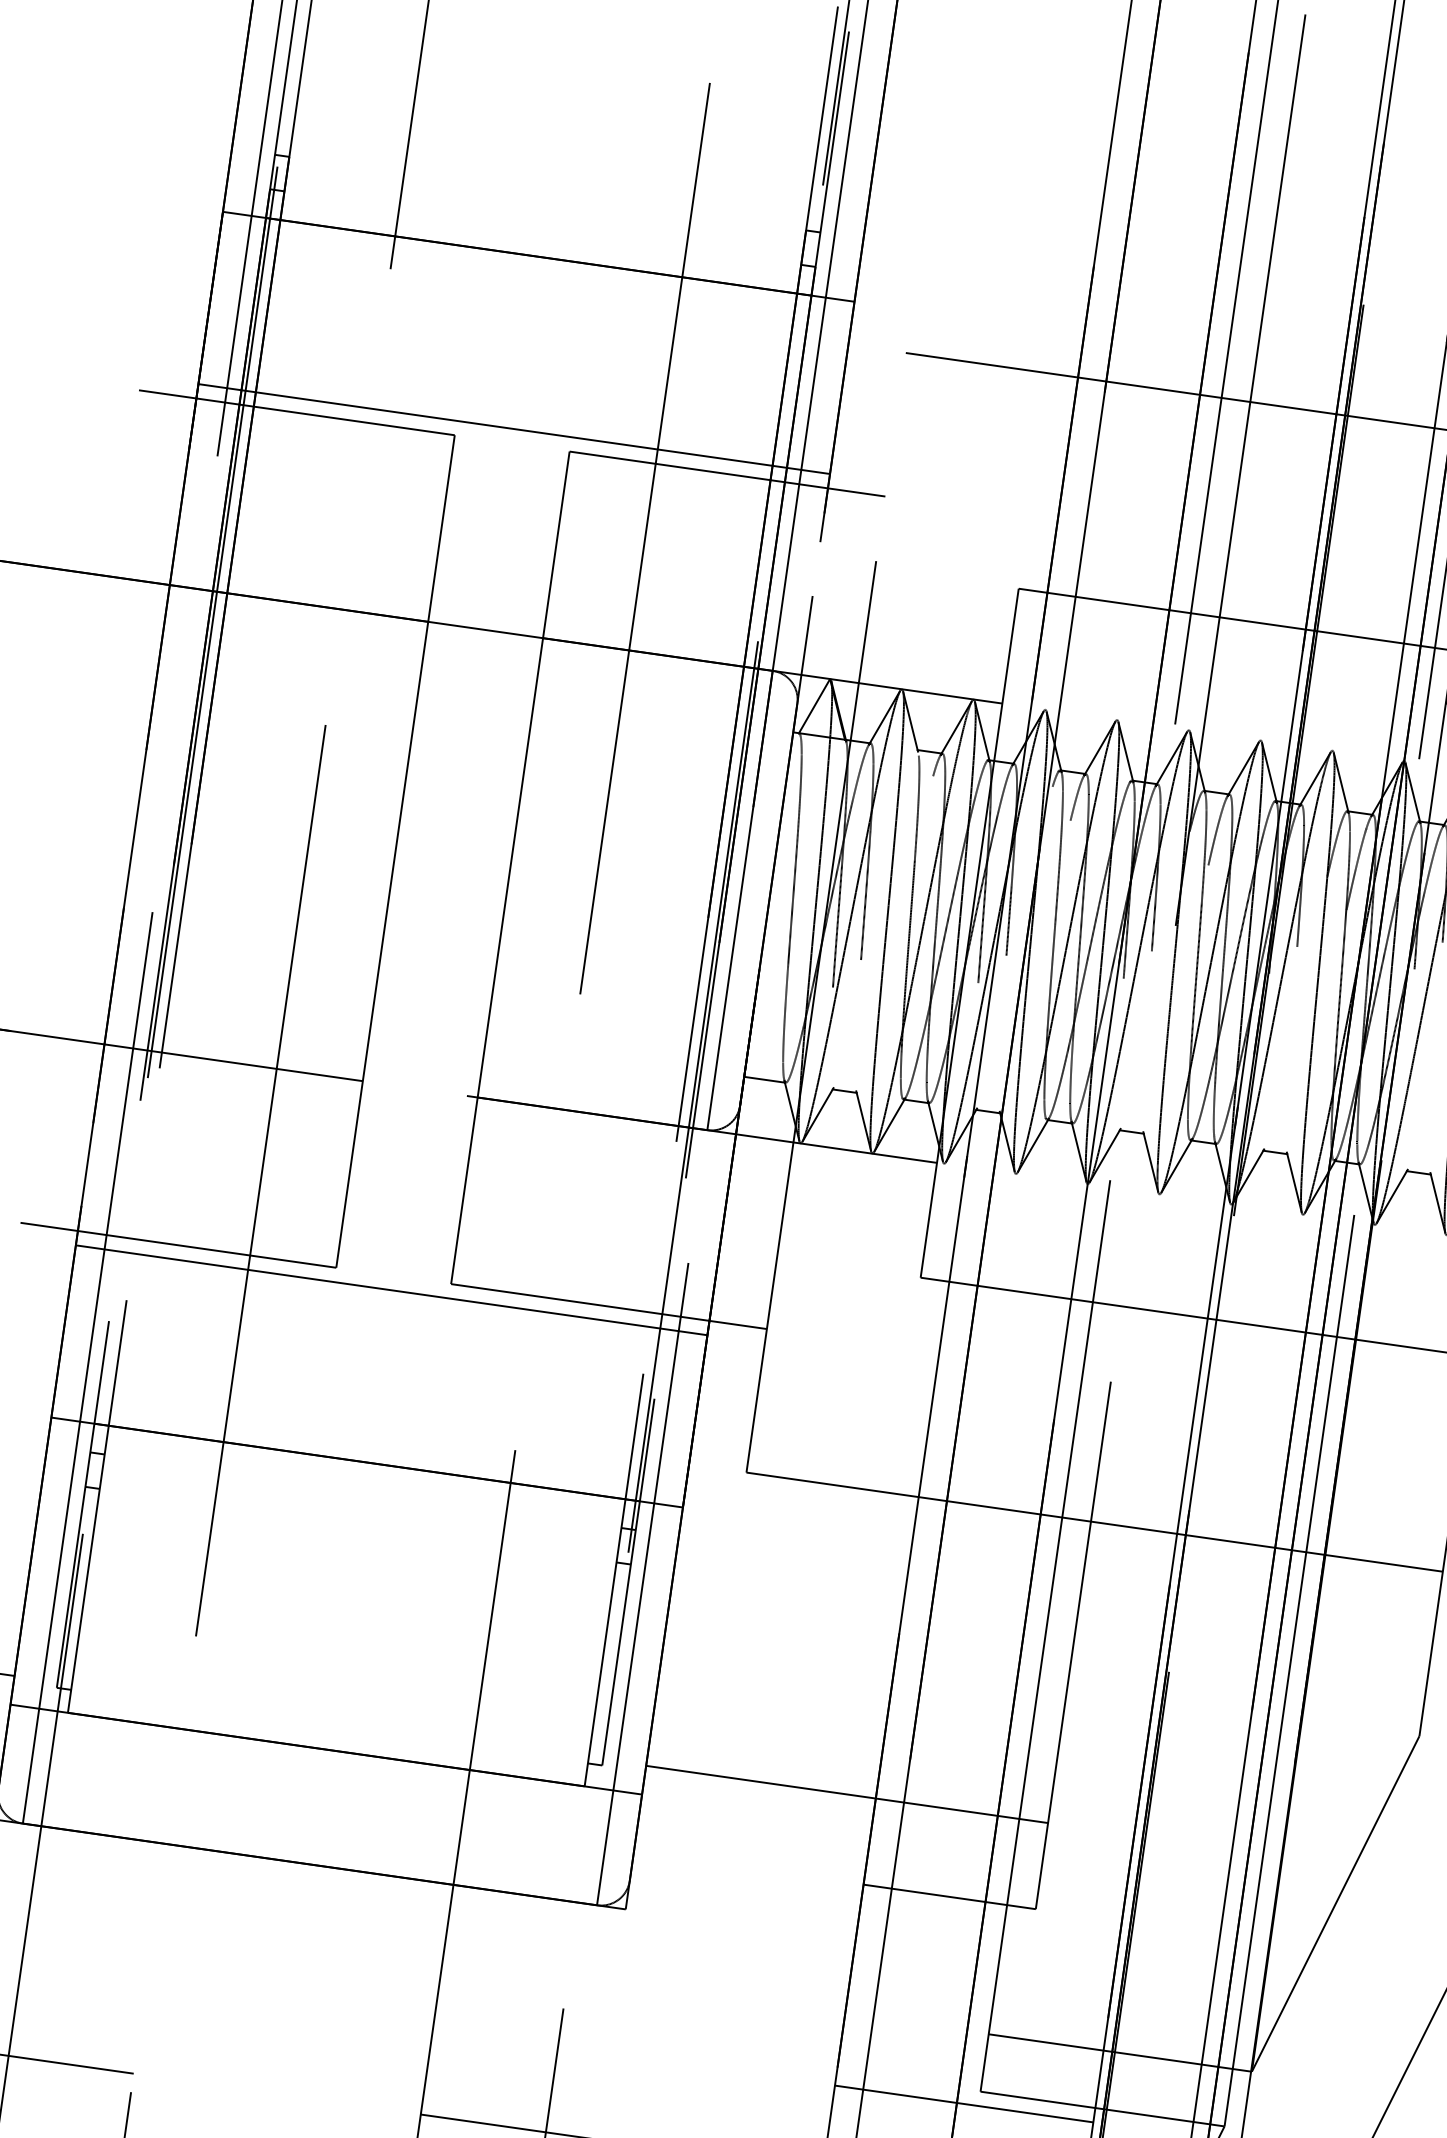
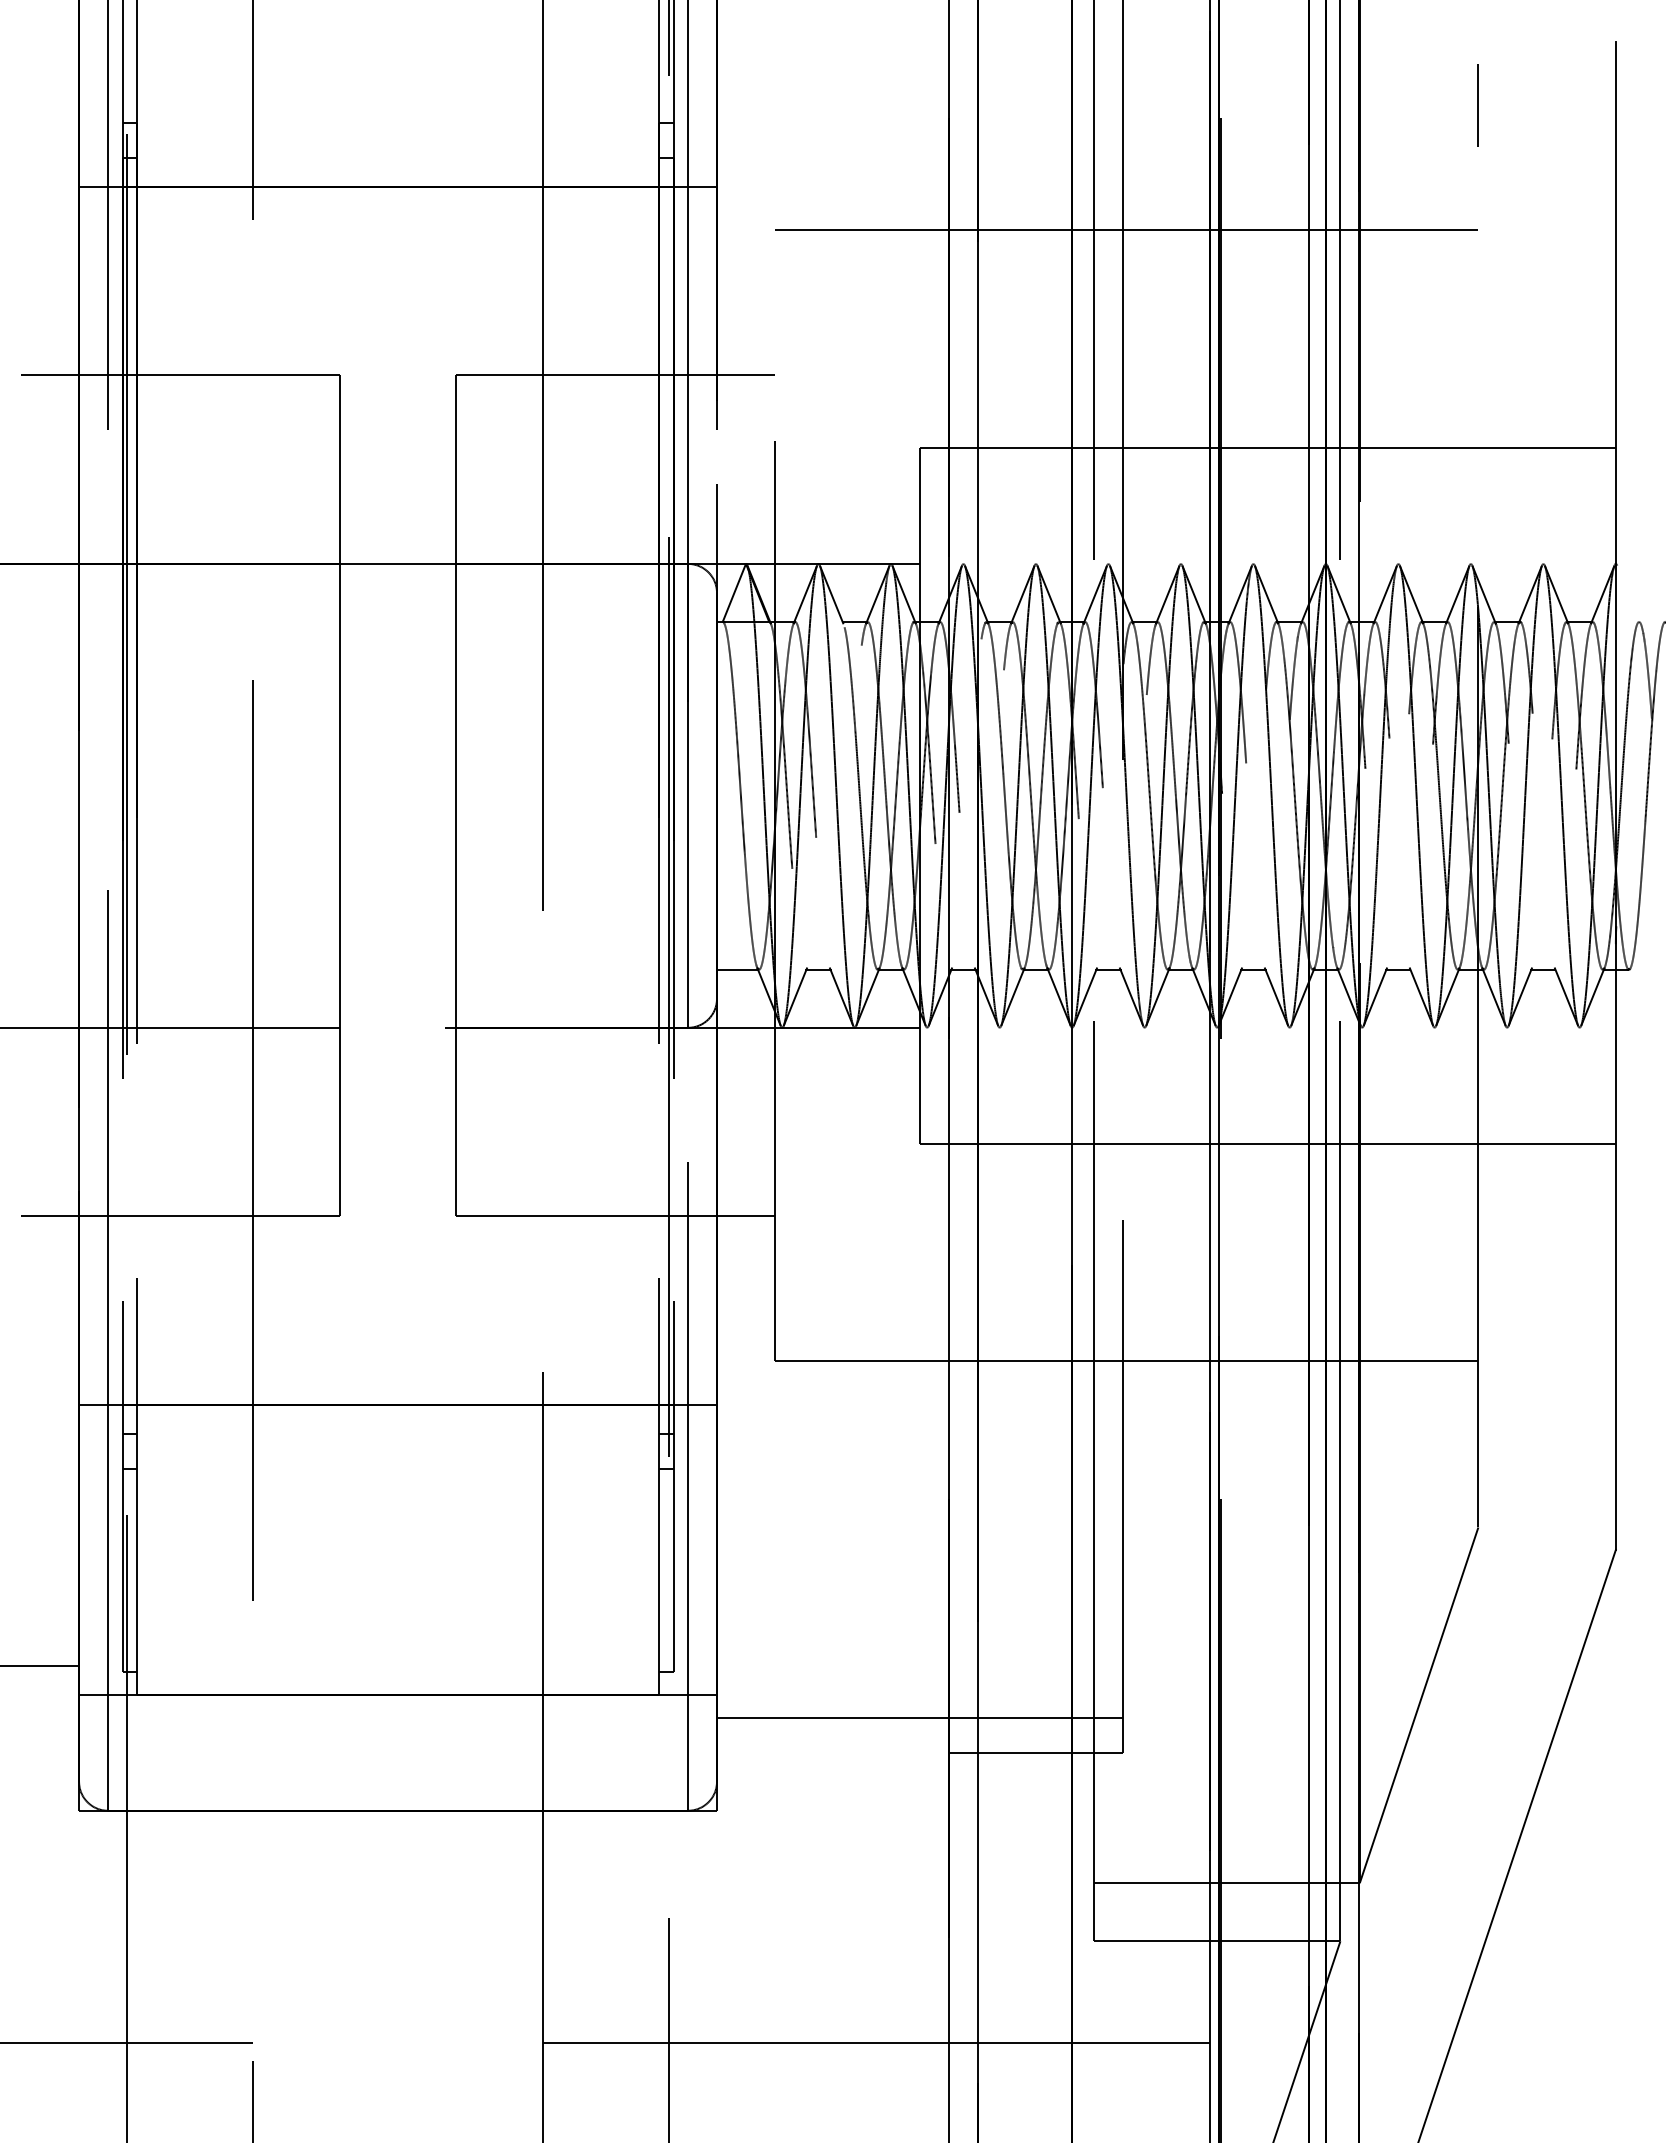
line: (514, 428) -> (398, 360), removed
line: (392, 1290) -> (398, 1230), removed
line: (846, 1794) -> (919, 1717), moved
line: (963, 2103) -> (1078, 1955), removed

